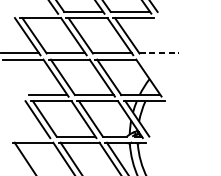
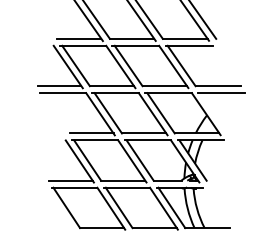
line: (37, 11) -> (79, 38), added
line: (159, 53) -> (218, 86), dashed -> solid
line: (162, 59) -> (221, 93), added
line: (29, 136) -> (70, 180), added

